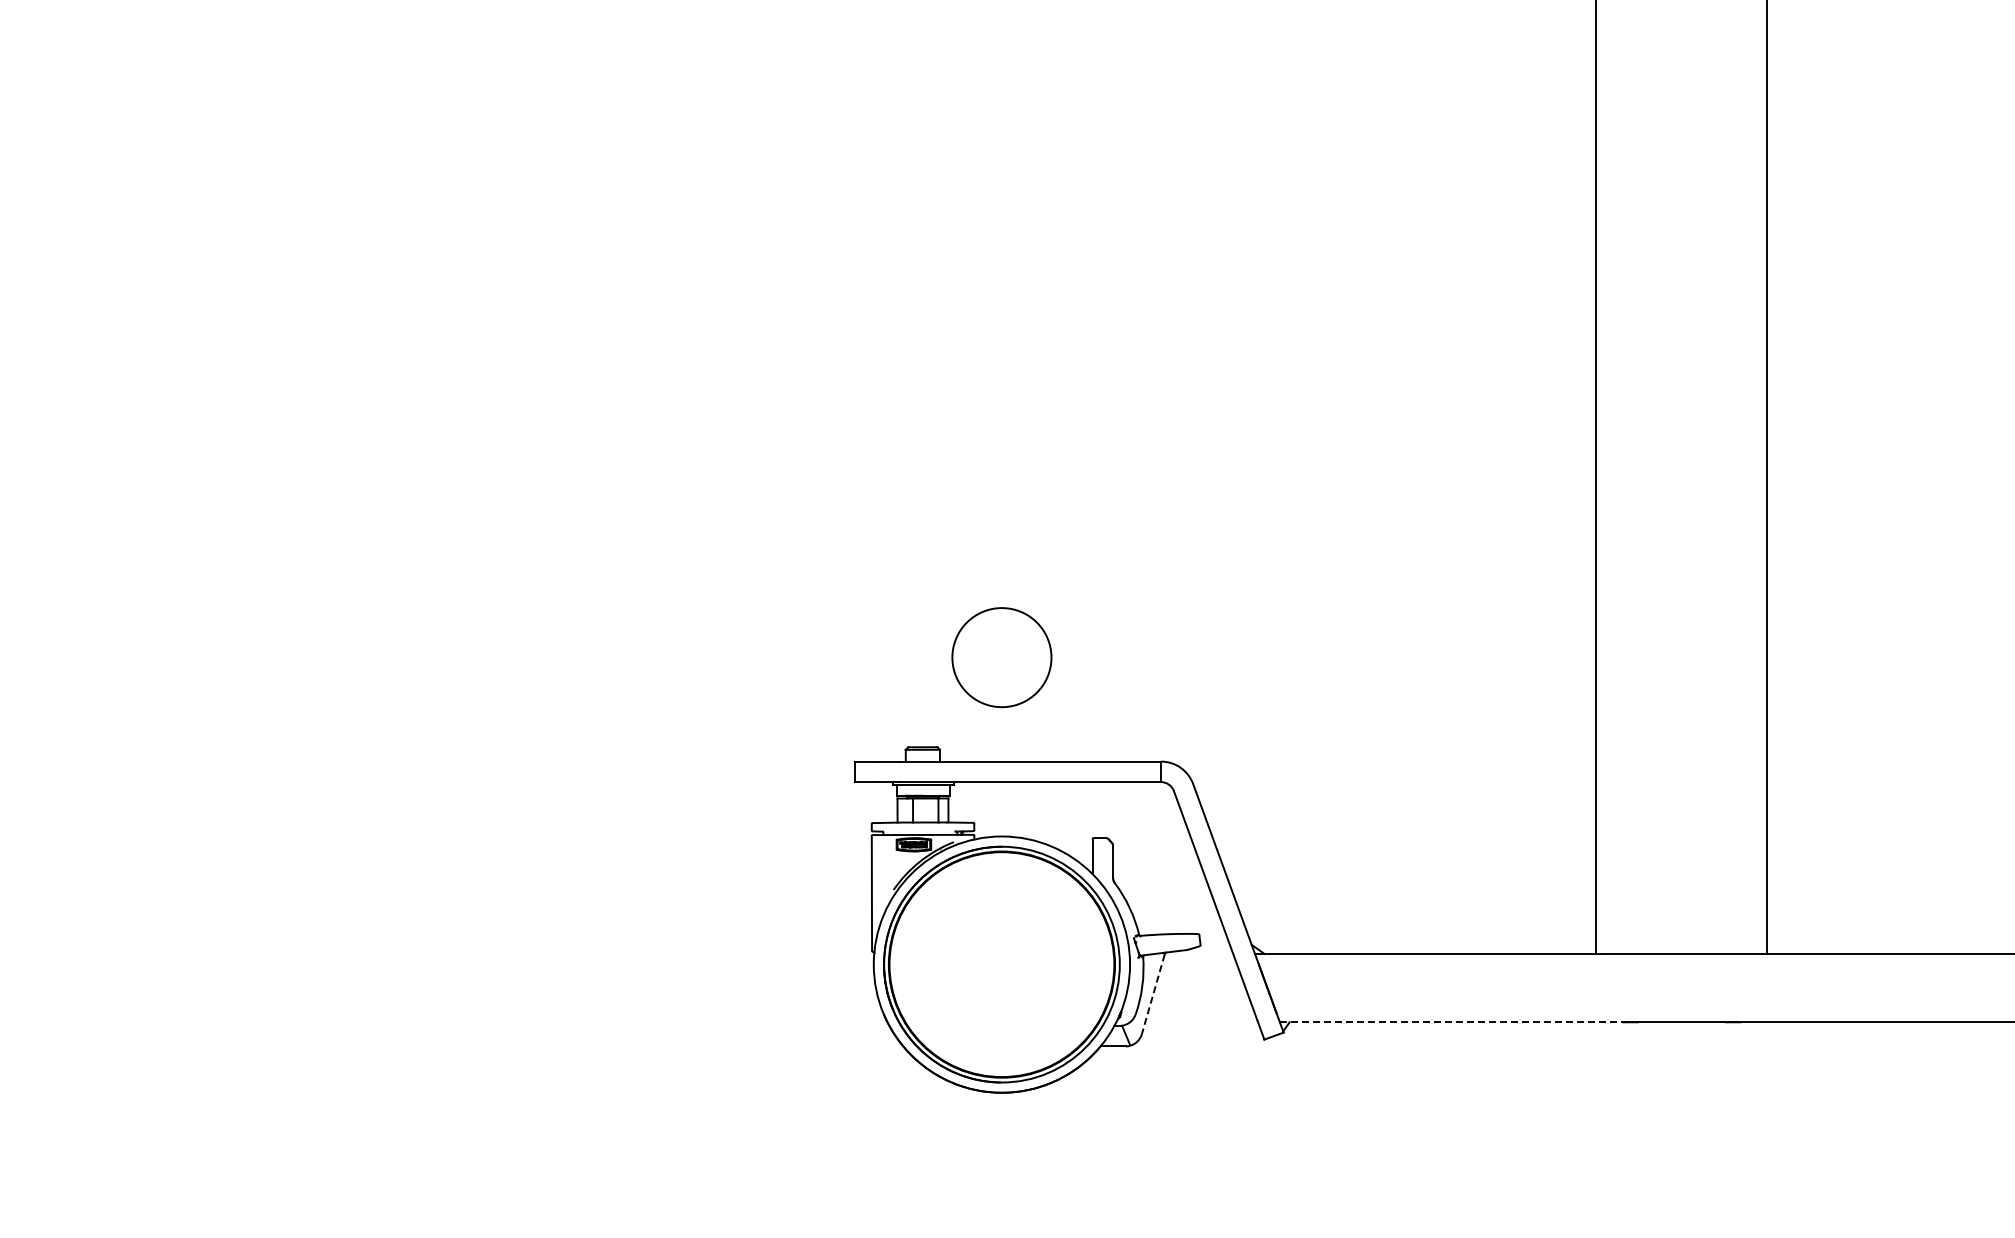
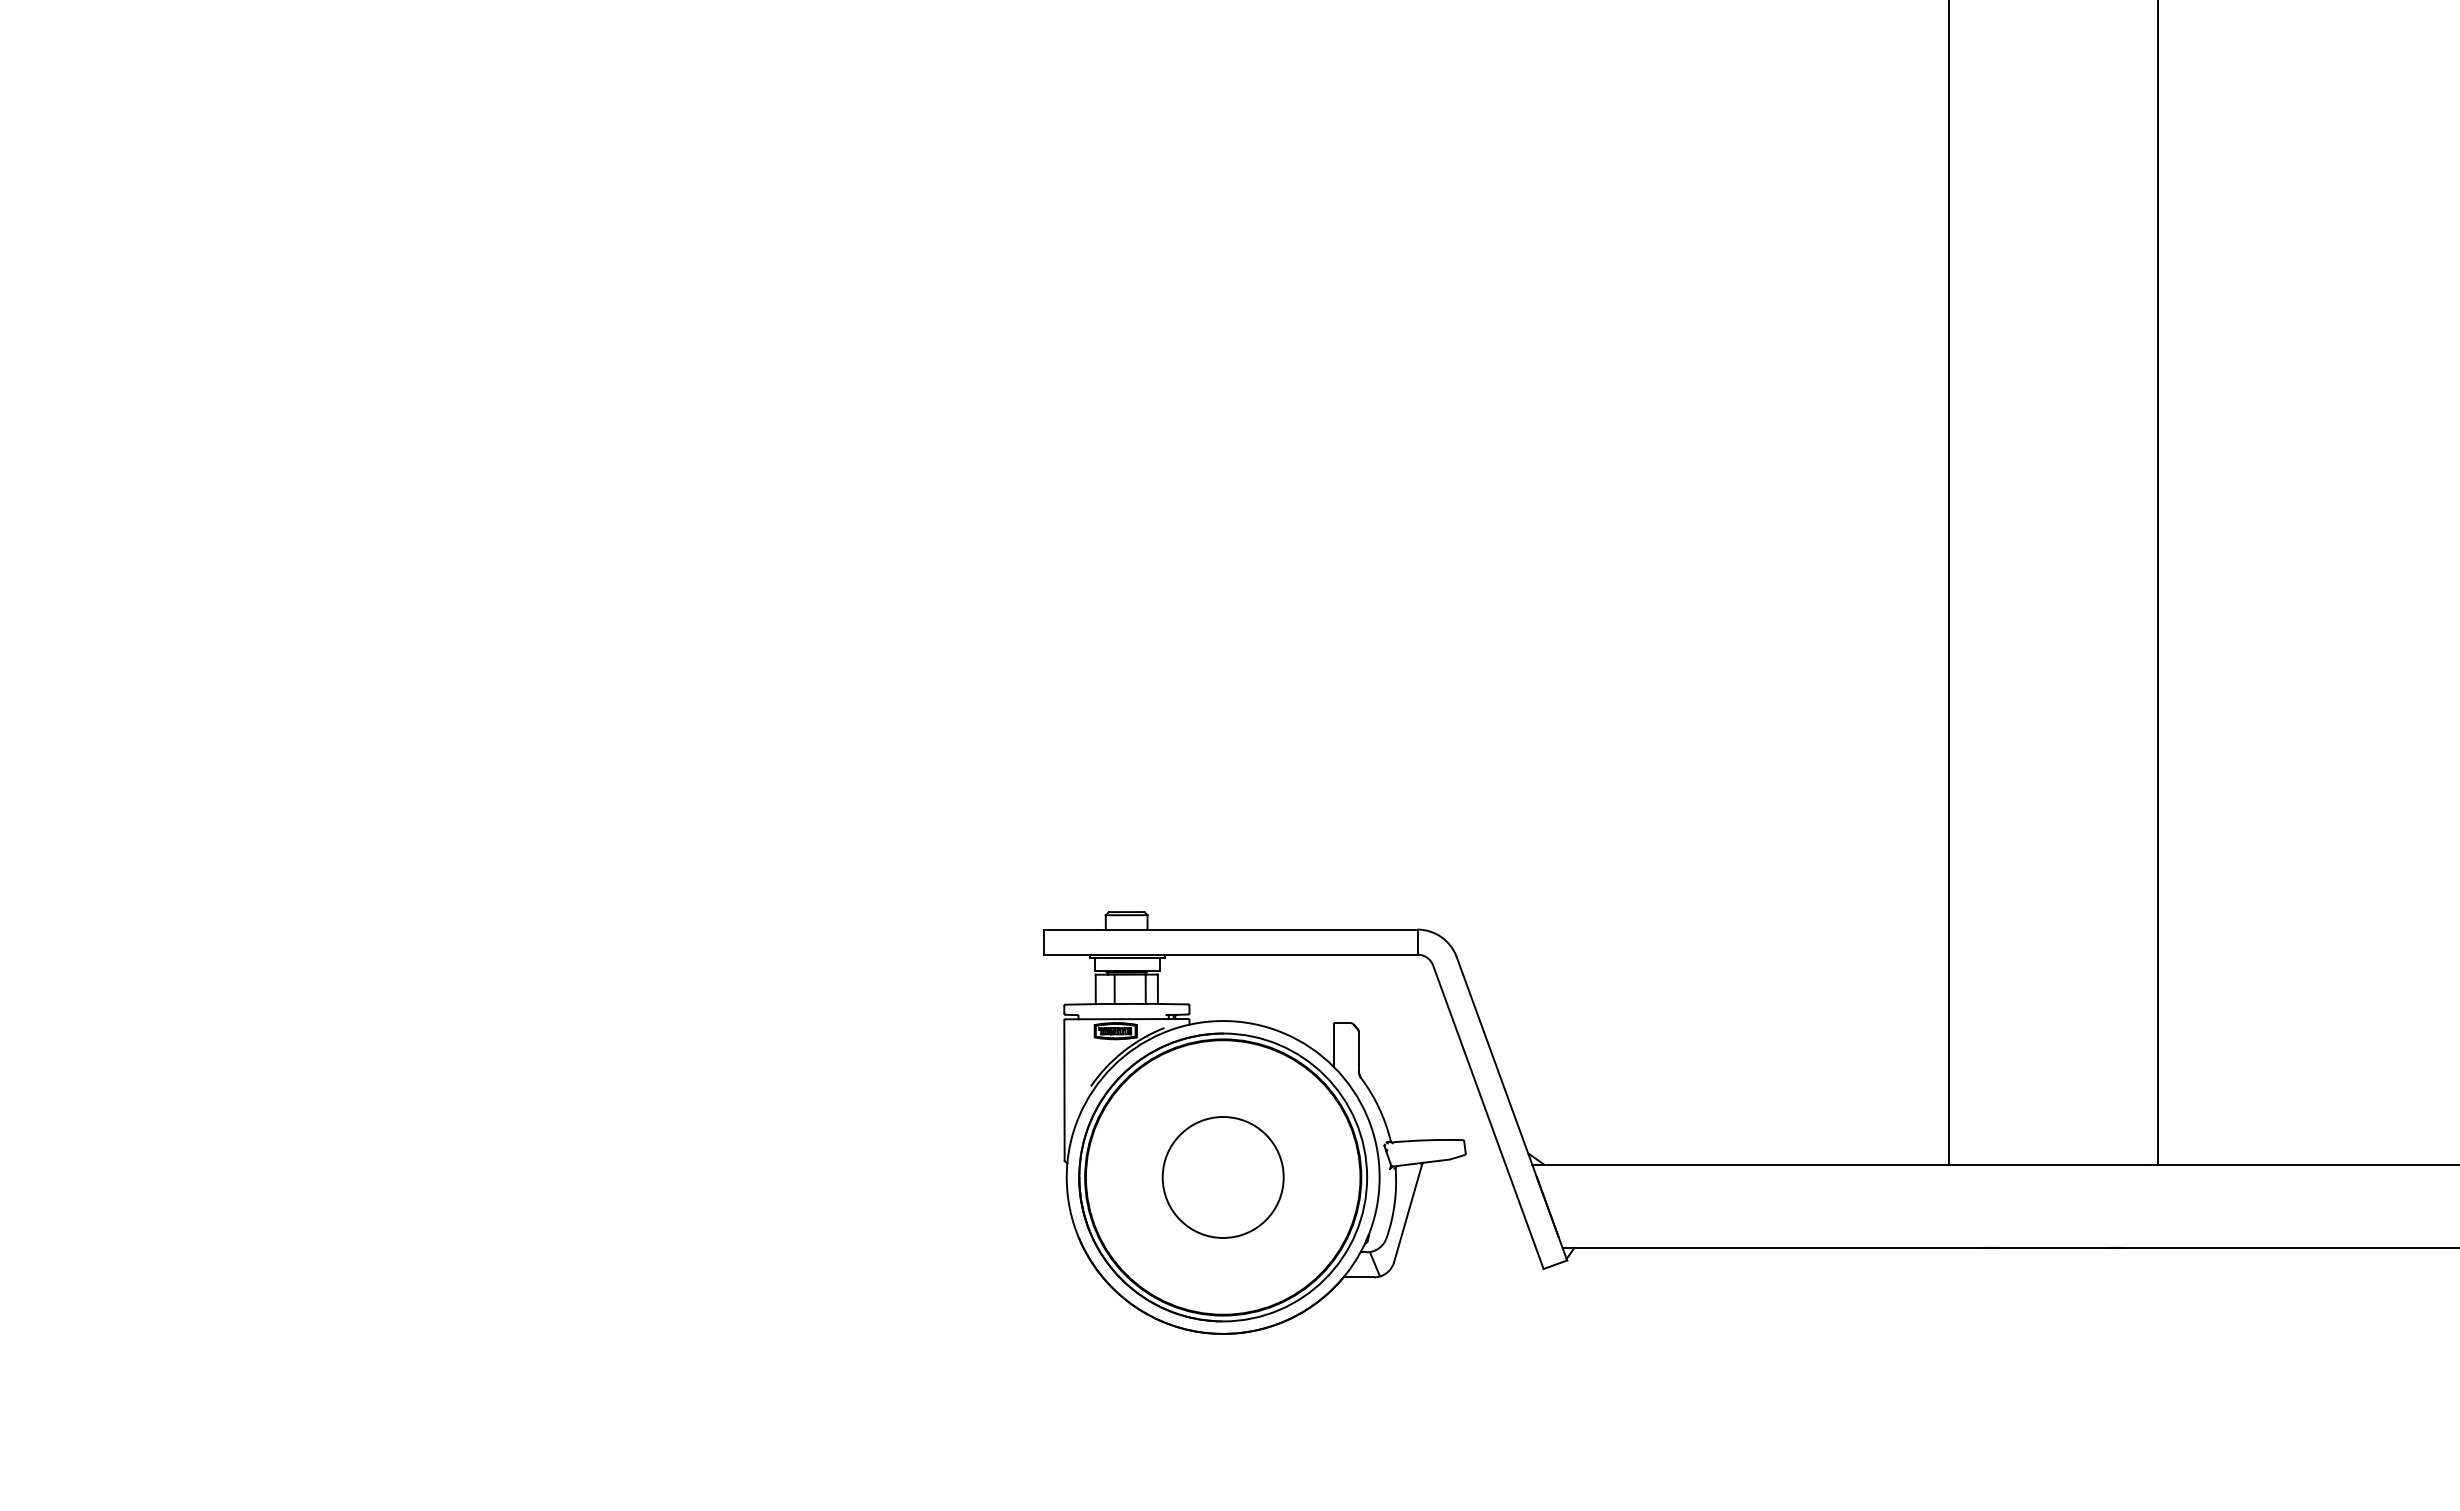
circle: (1001, 657) -> (1222, 1177), moved
line: (1153, 994) -> (1408, 1213), dashed -> solid
line: (1451, 1022) -> (1772, 1248), dashed -> solid

